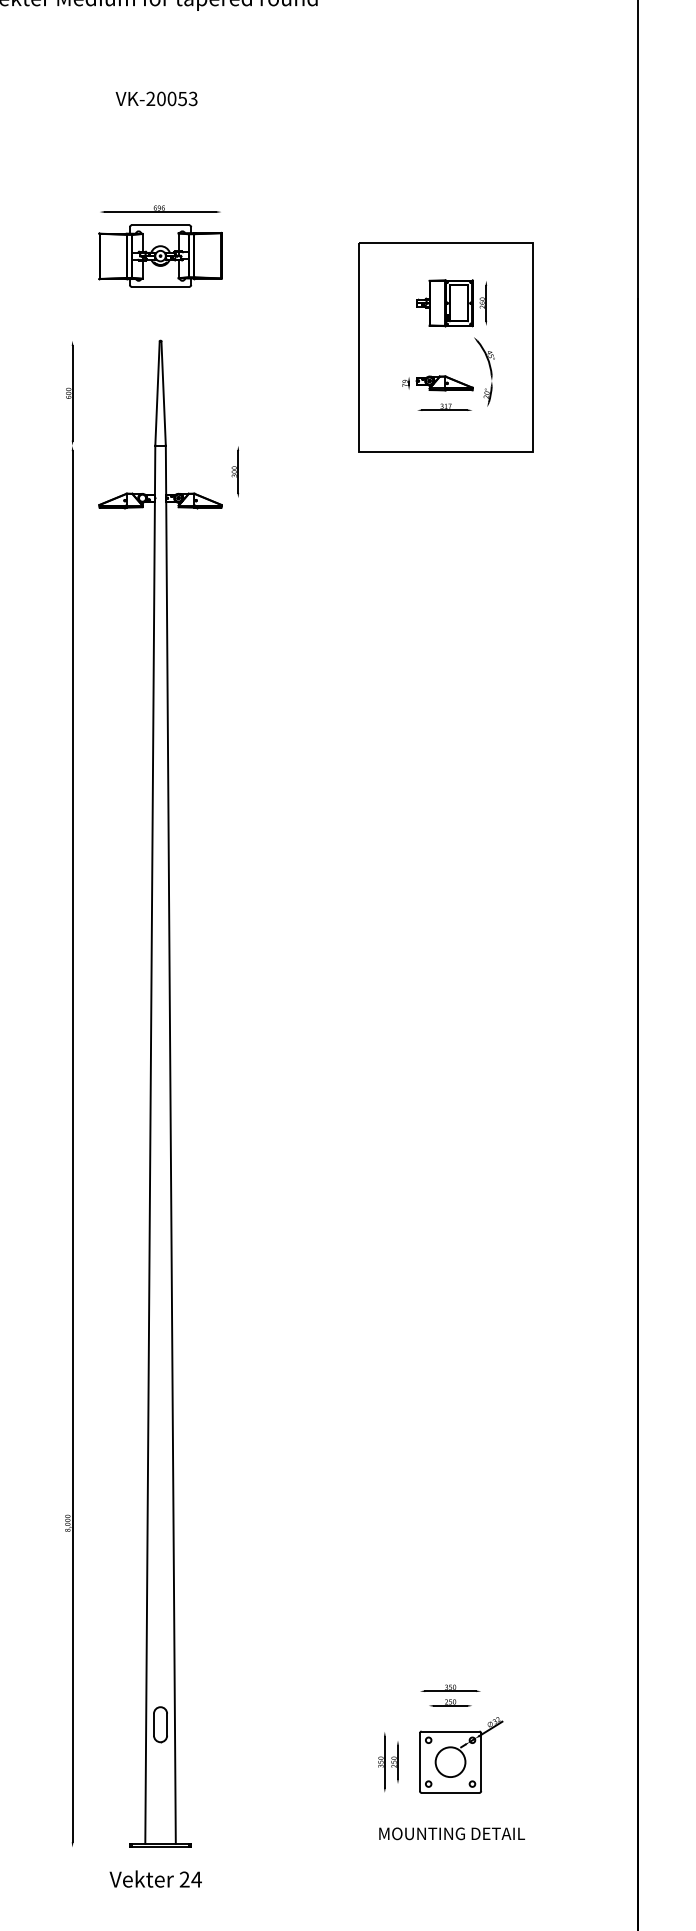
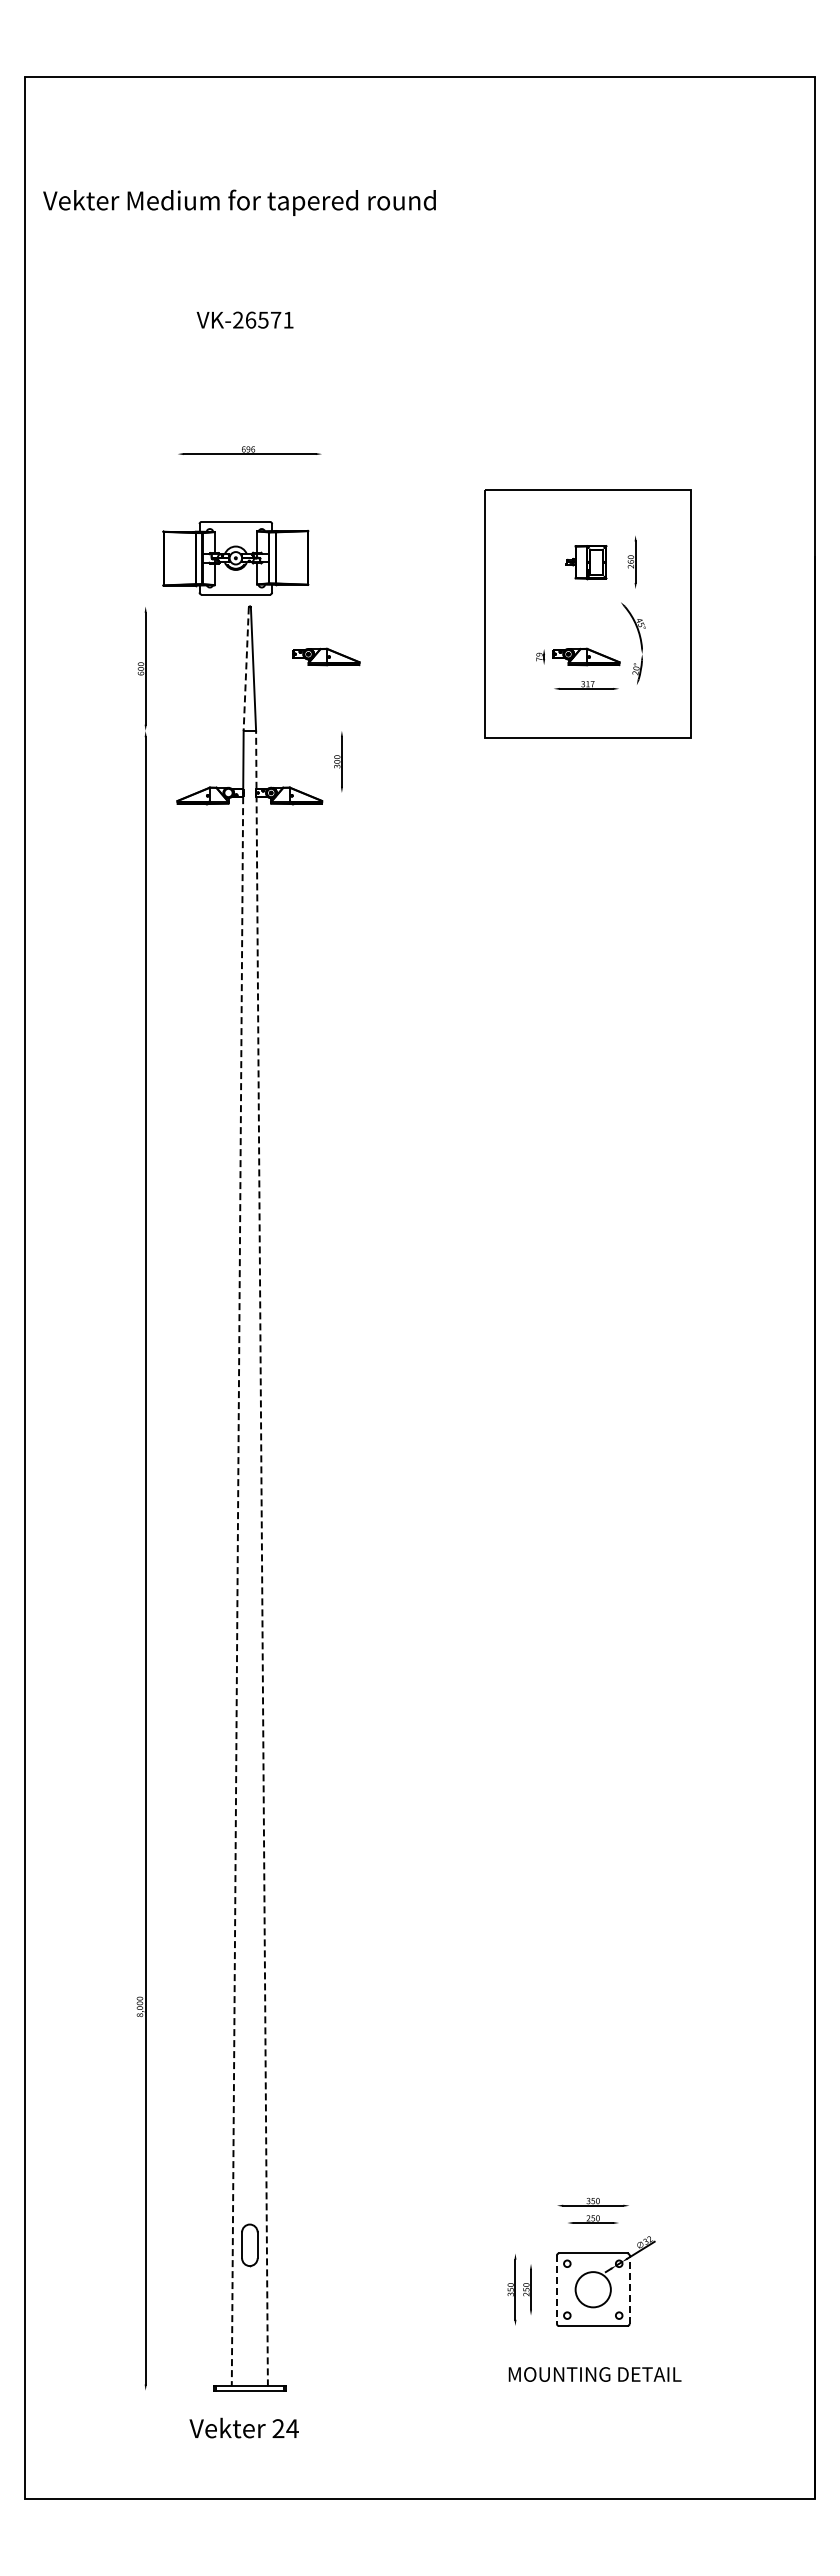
text: (177, 98) -> (269, 319), VK-20053 -> VK-26571
part: (160, 256) -> (235, 558), moved
part: (444, 303) -> (586, 562), size x0.6
part: (225, 382) -> (326, 656), added
line: (157, 393) -> (246, 669), solid -> dashed
line: (166, 469) -> (256, 759), solid -> dashed
line: (150, 1172) -> (237, 1591), solid -> dashed
line: (171, 1172) -> (262, 1591), solid -> dashed
line: (419, 1762) -> (556, 2290), solid -> dashed
line: (481, 1762) -> (629, 2289), solid -> dashed

